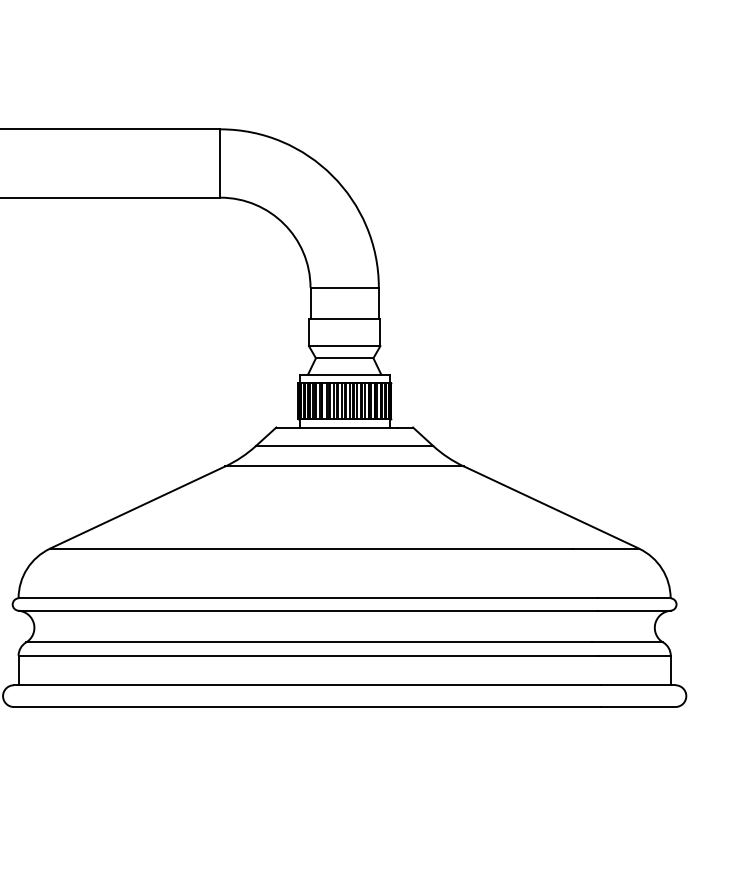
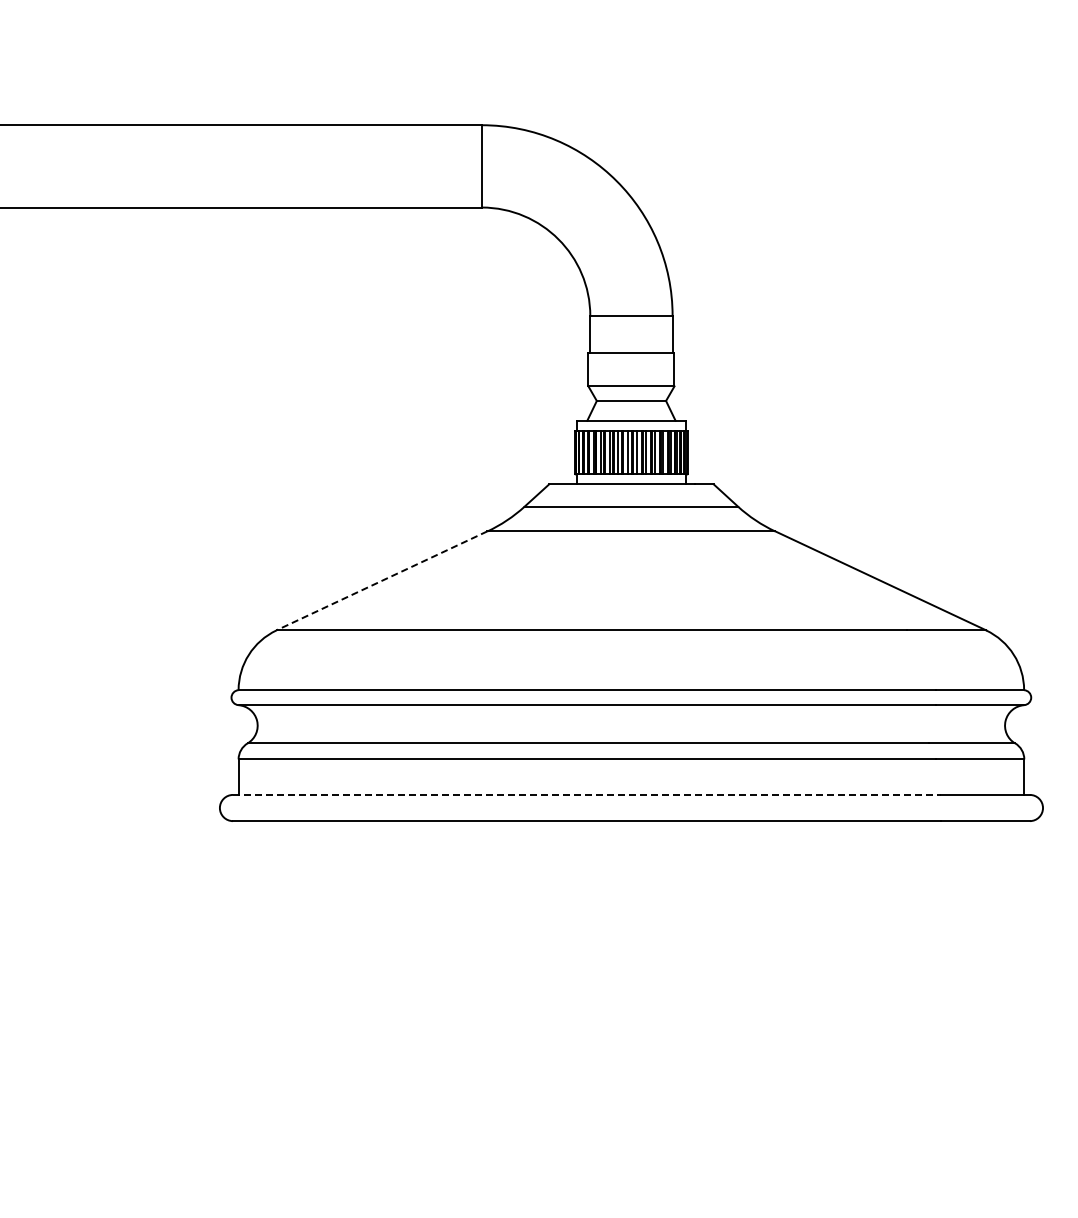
line: (137, 508) -> (381, 581), solid -> dashed
line: (307, 684) -> (586, 794), solid -> dashed

